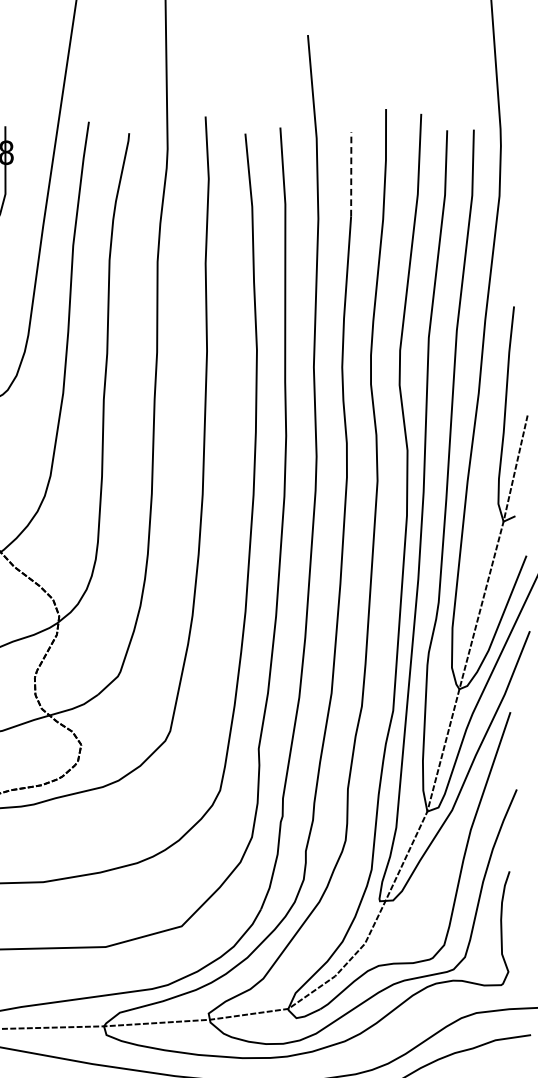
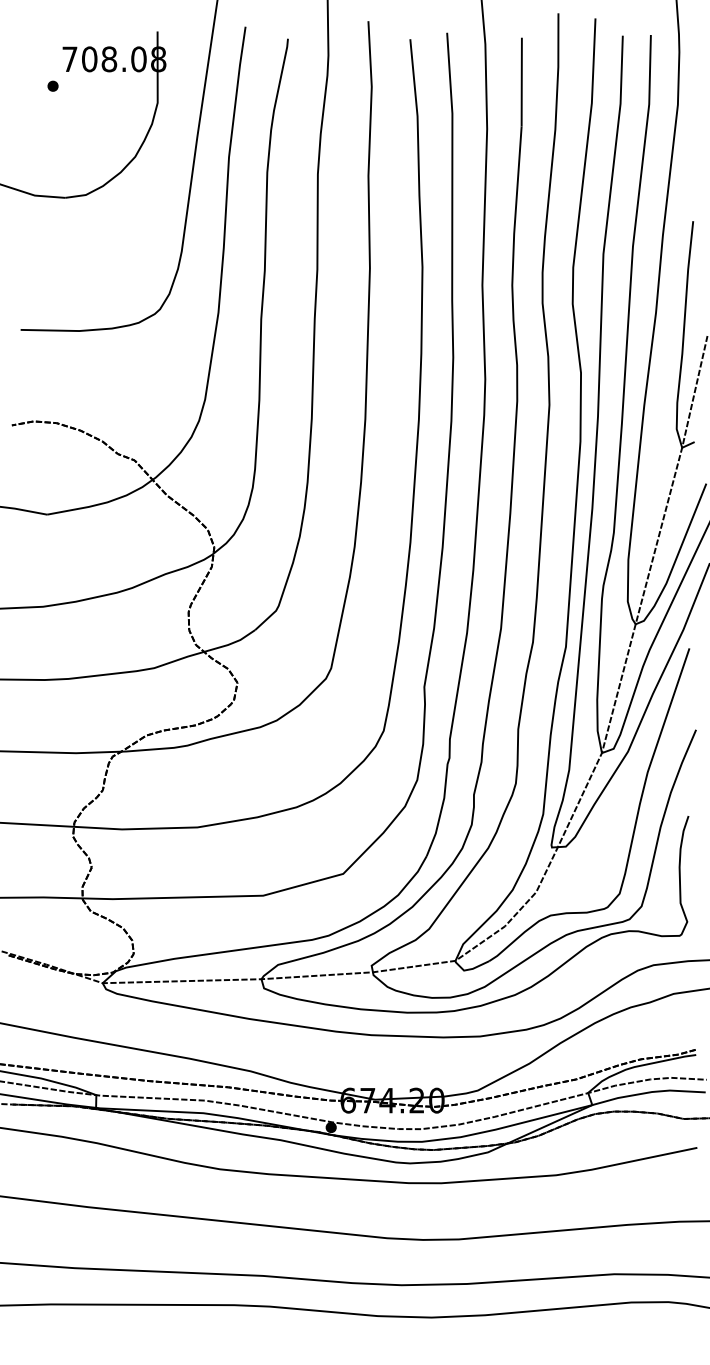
line: (350, 173) -> (521, 81), dashed -> solid

